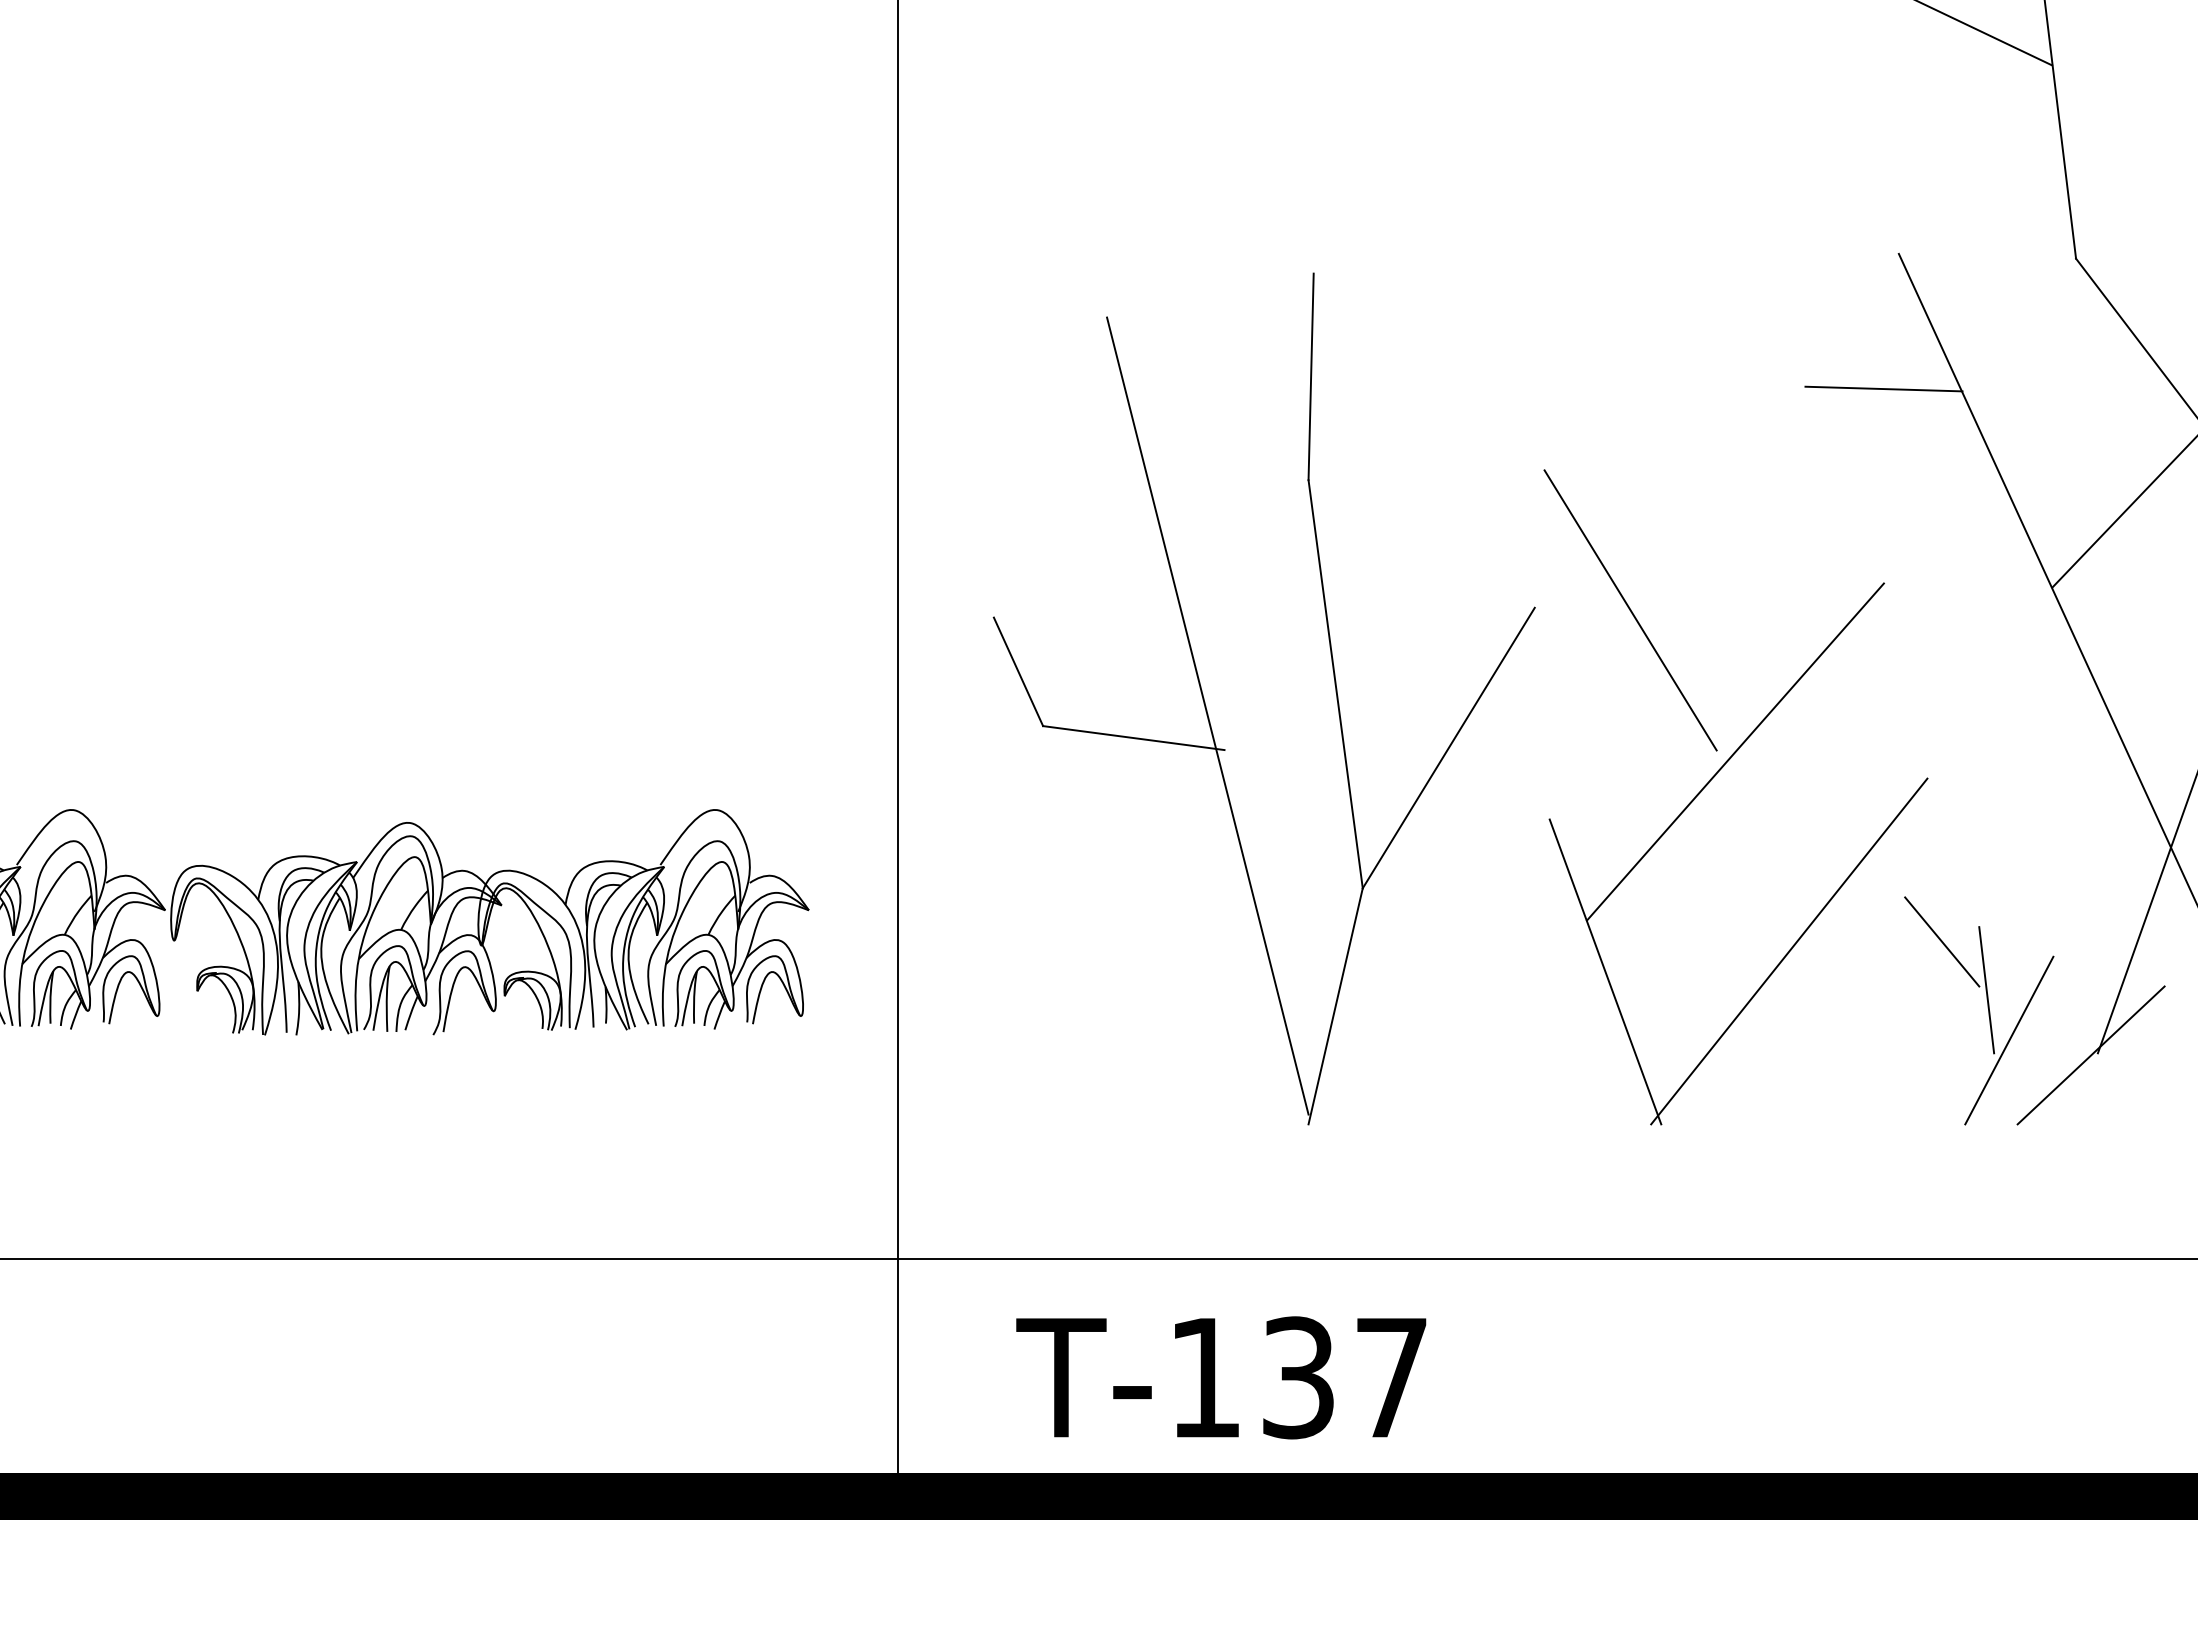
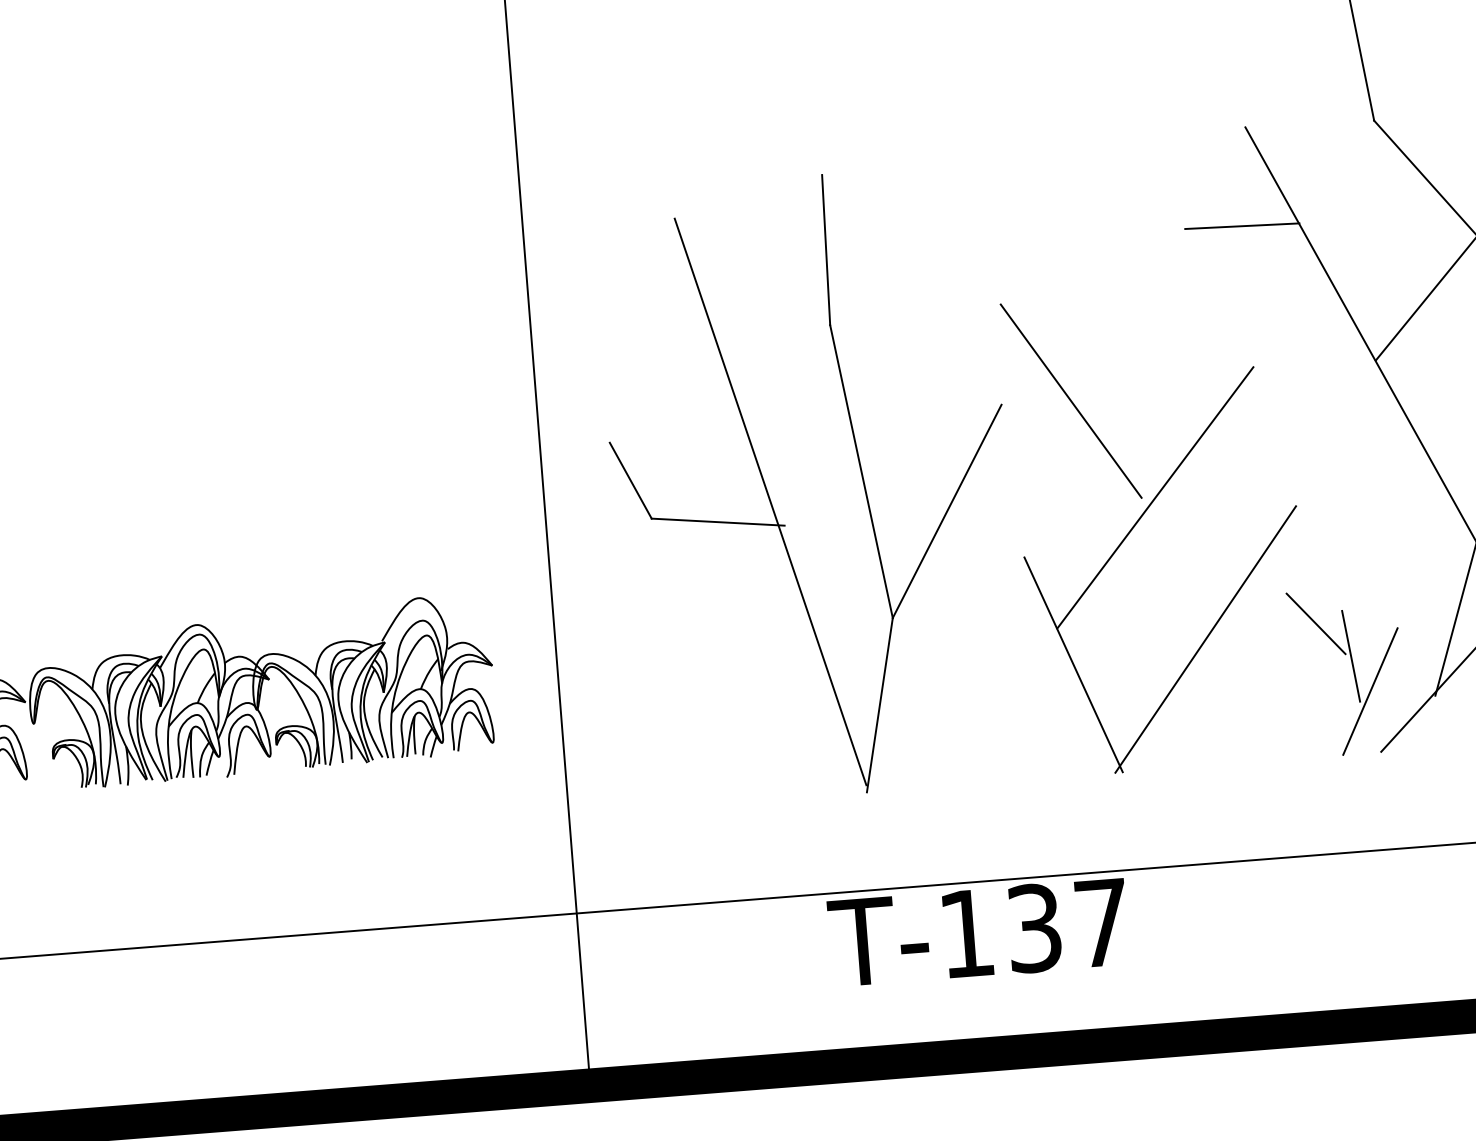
text: (1221, 1377) -> (978, 932), moved

